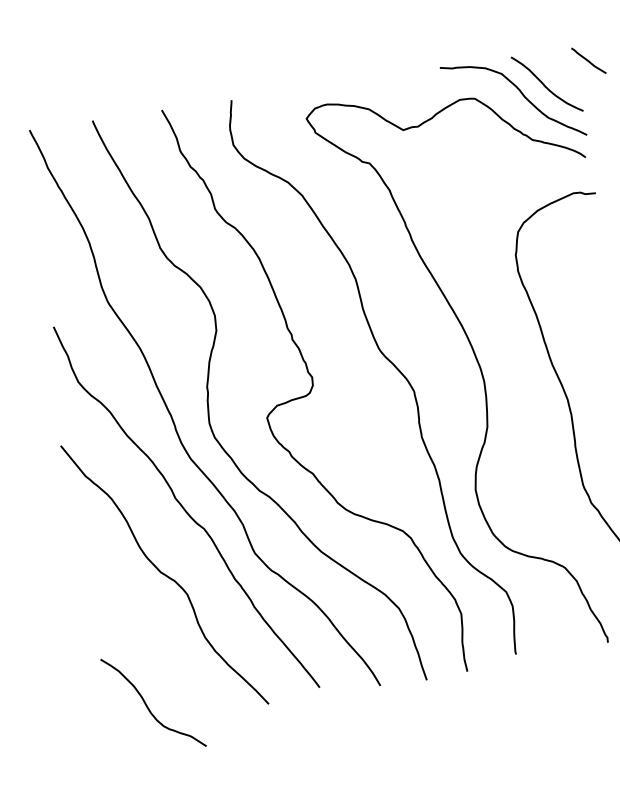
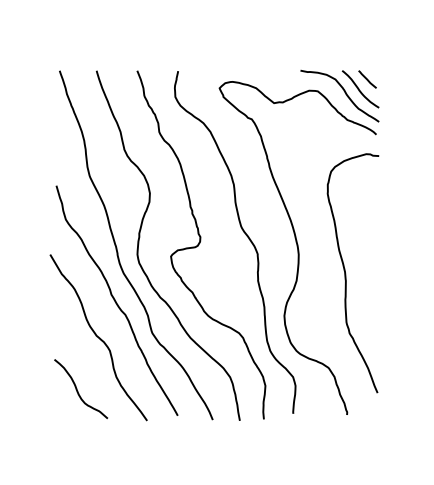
line: (588, 60) -> (367, 79), moved
curve: (149, 707) -> (78, 391), moved

